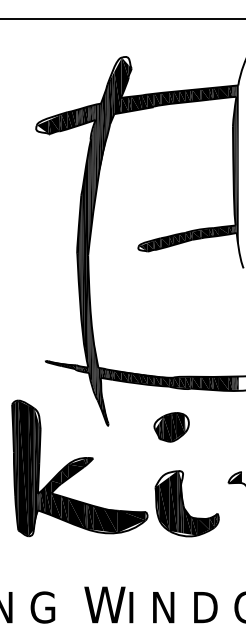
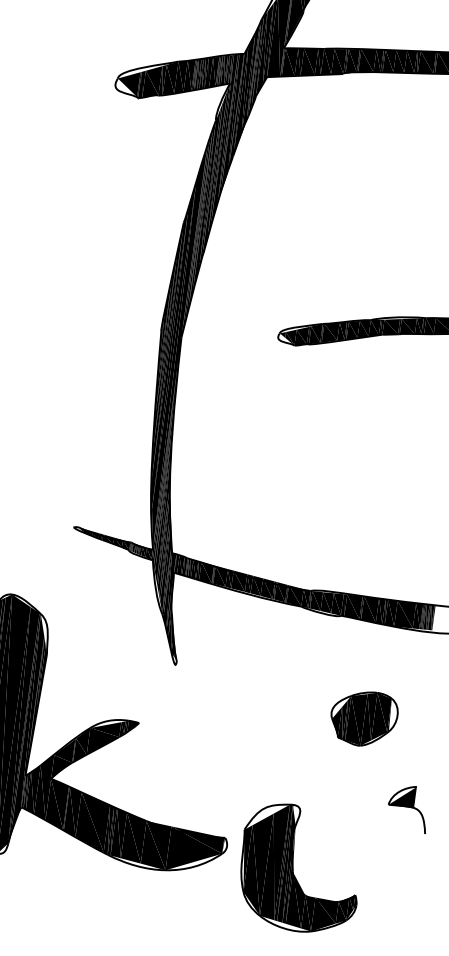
part: (171, 427) -> (363, 718), moved
part: (186, 503) -> (299, 868), moved

